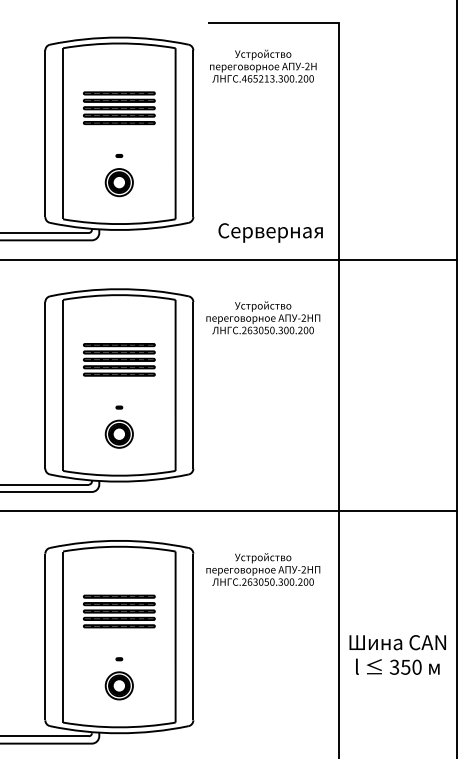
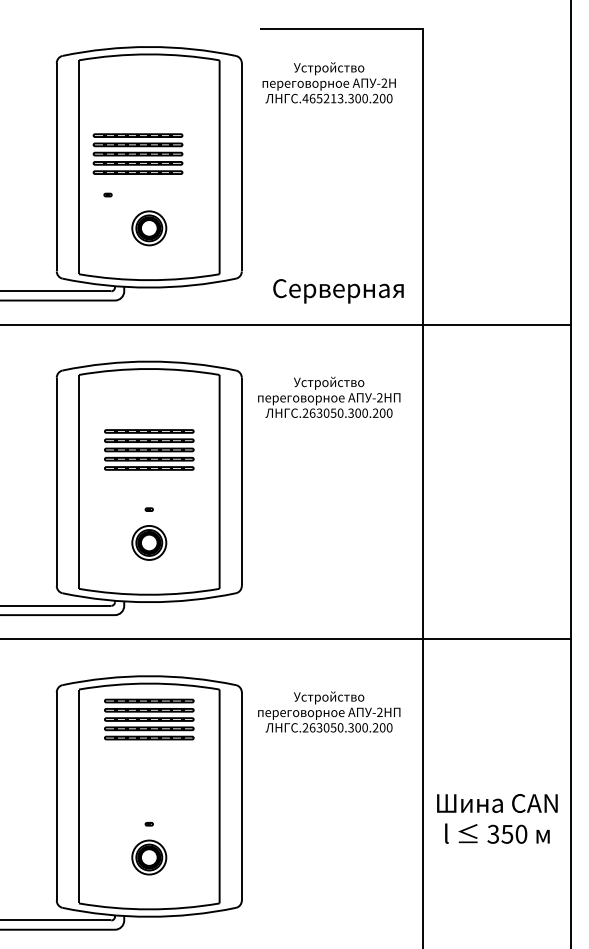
part: (119, 107) -> (138, 153), moved
part: (119, 155) -> (108, 194), moved
part: (119, 611) -> (149, 719), moved

